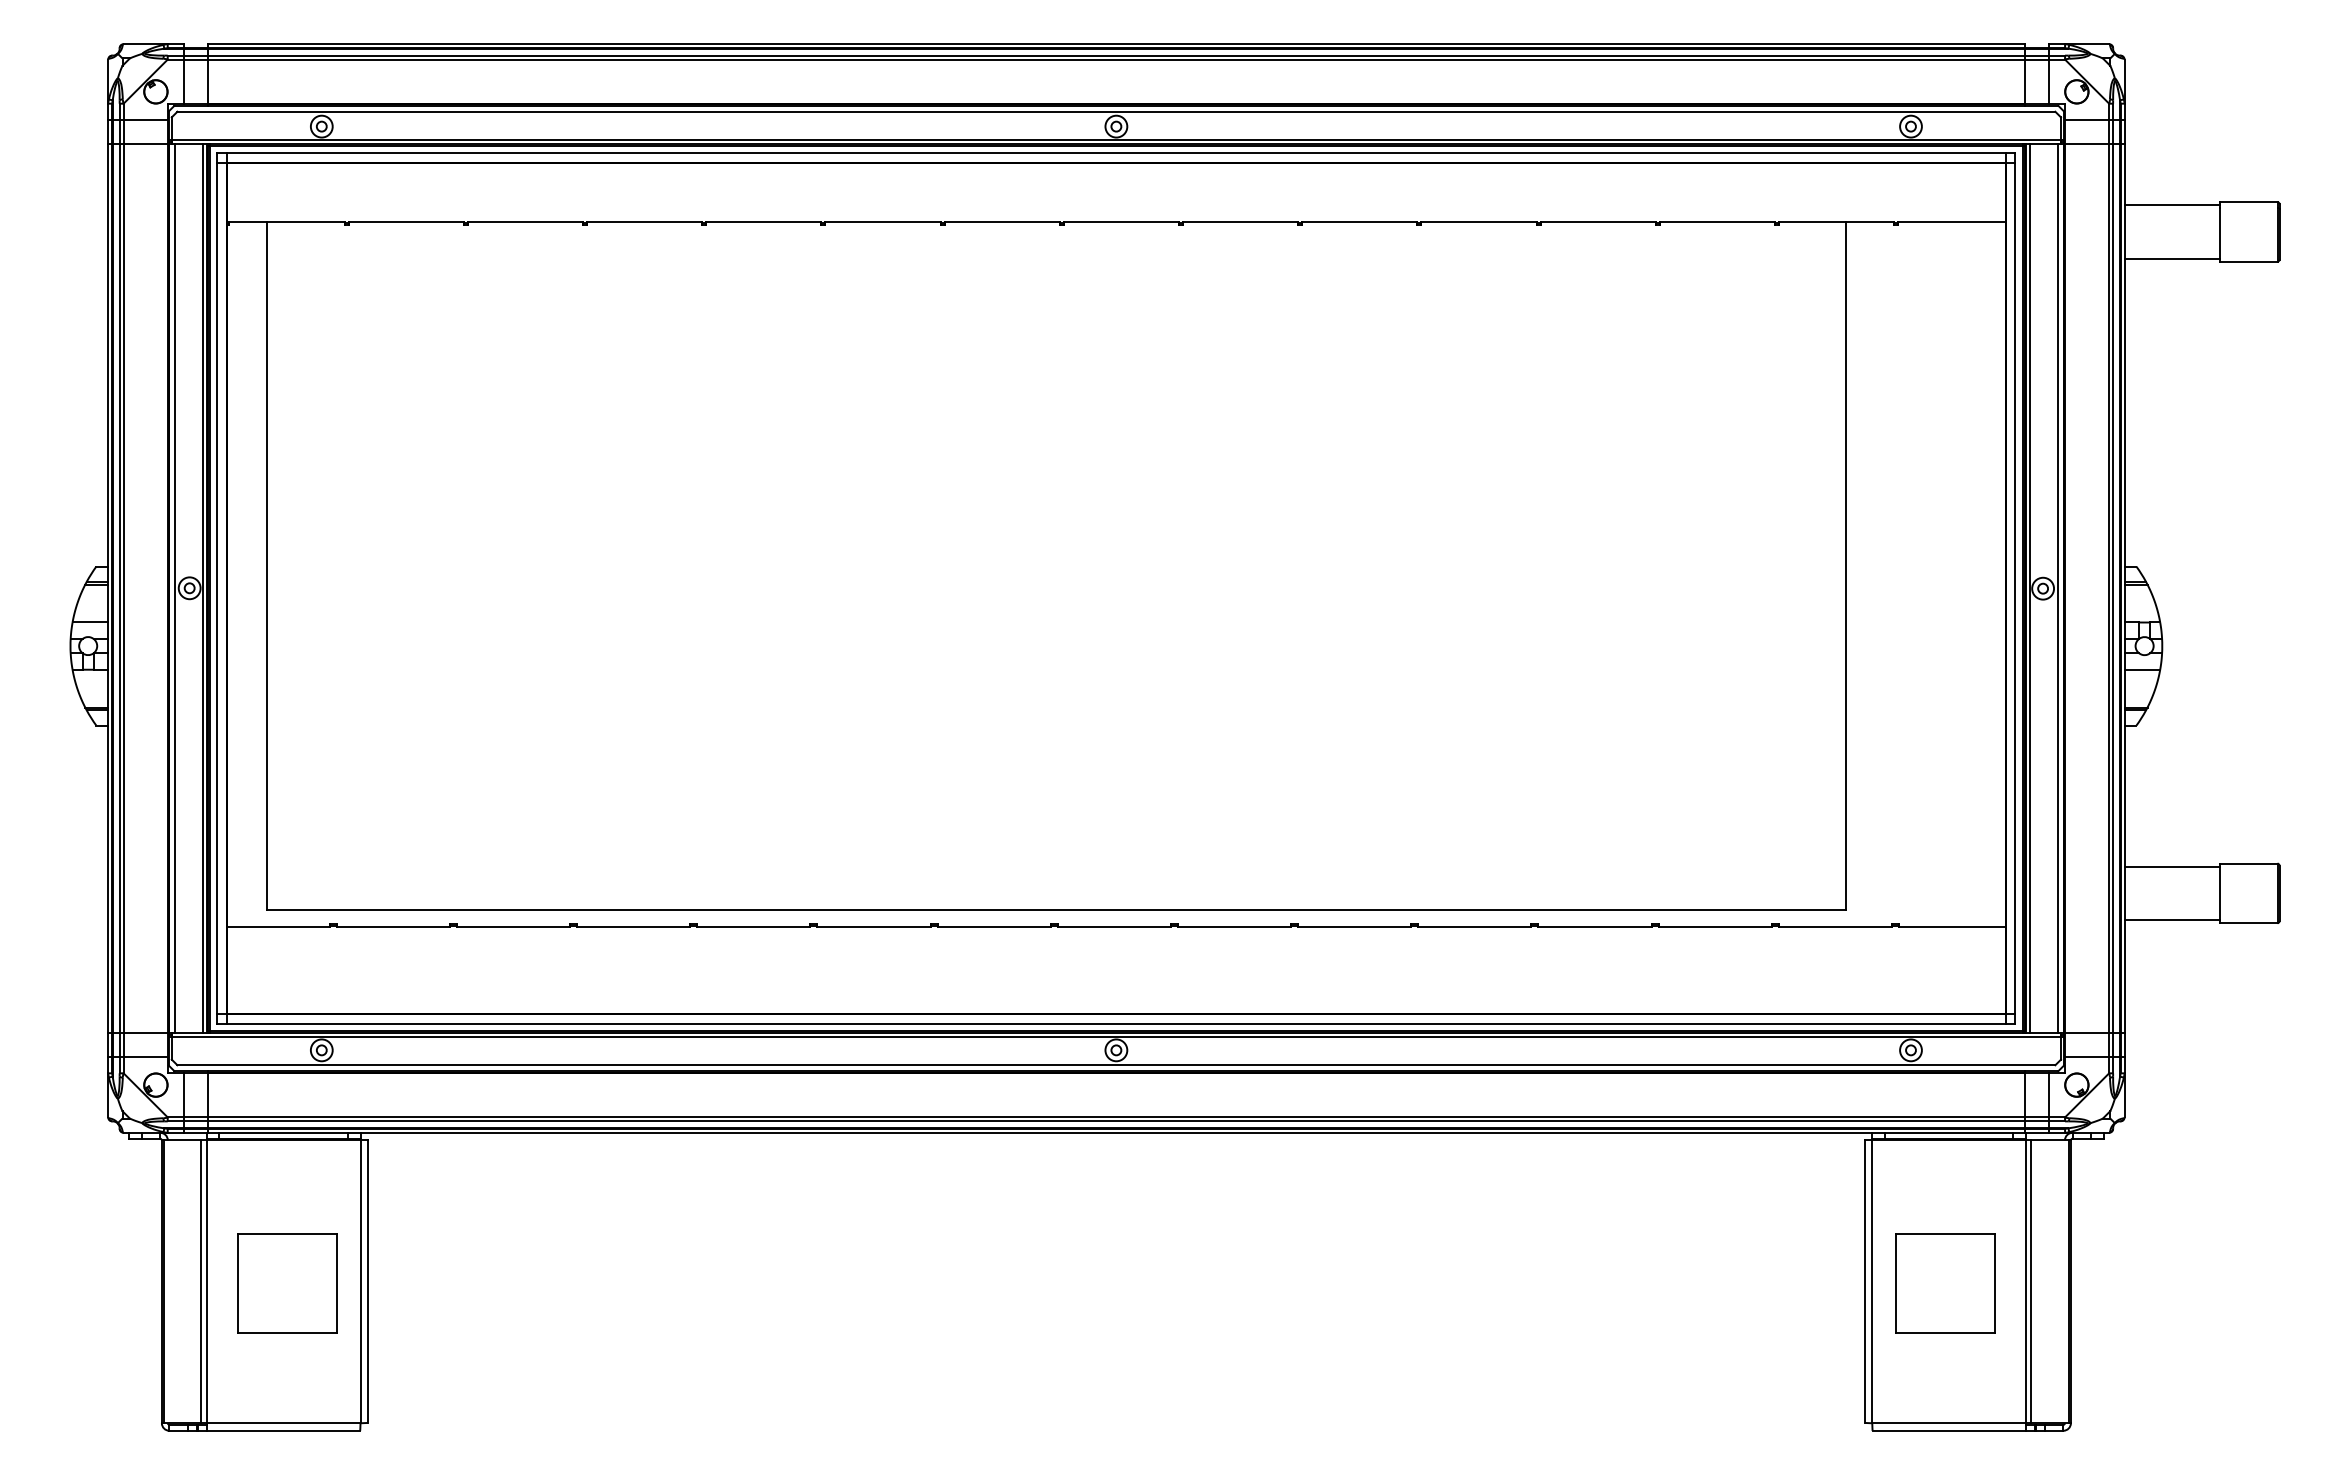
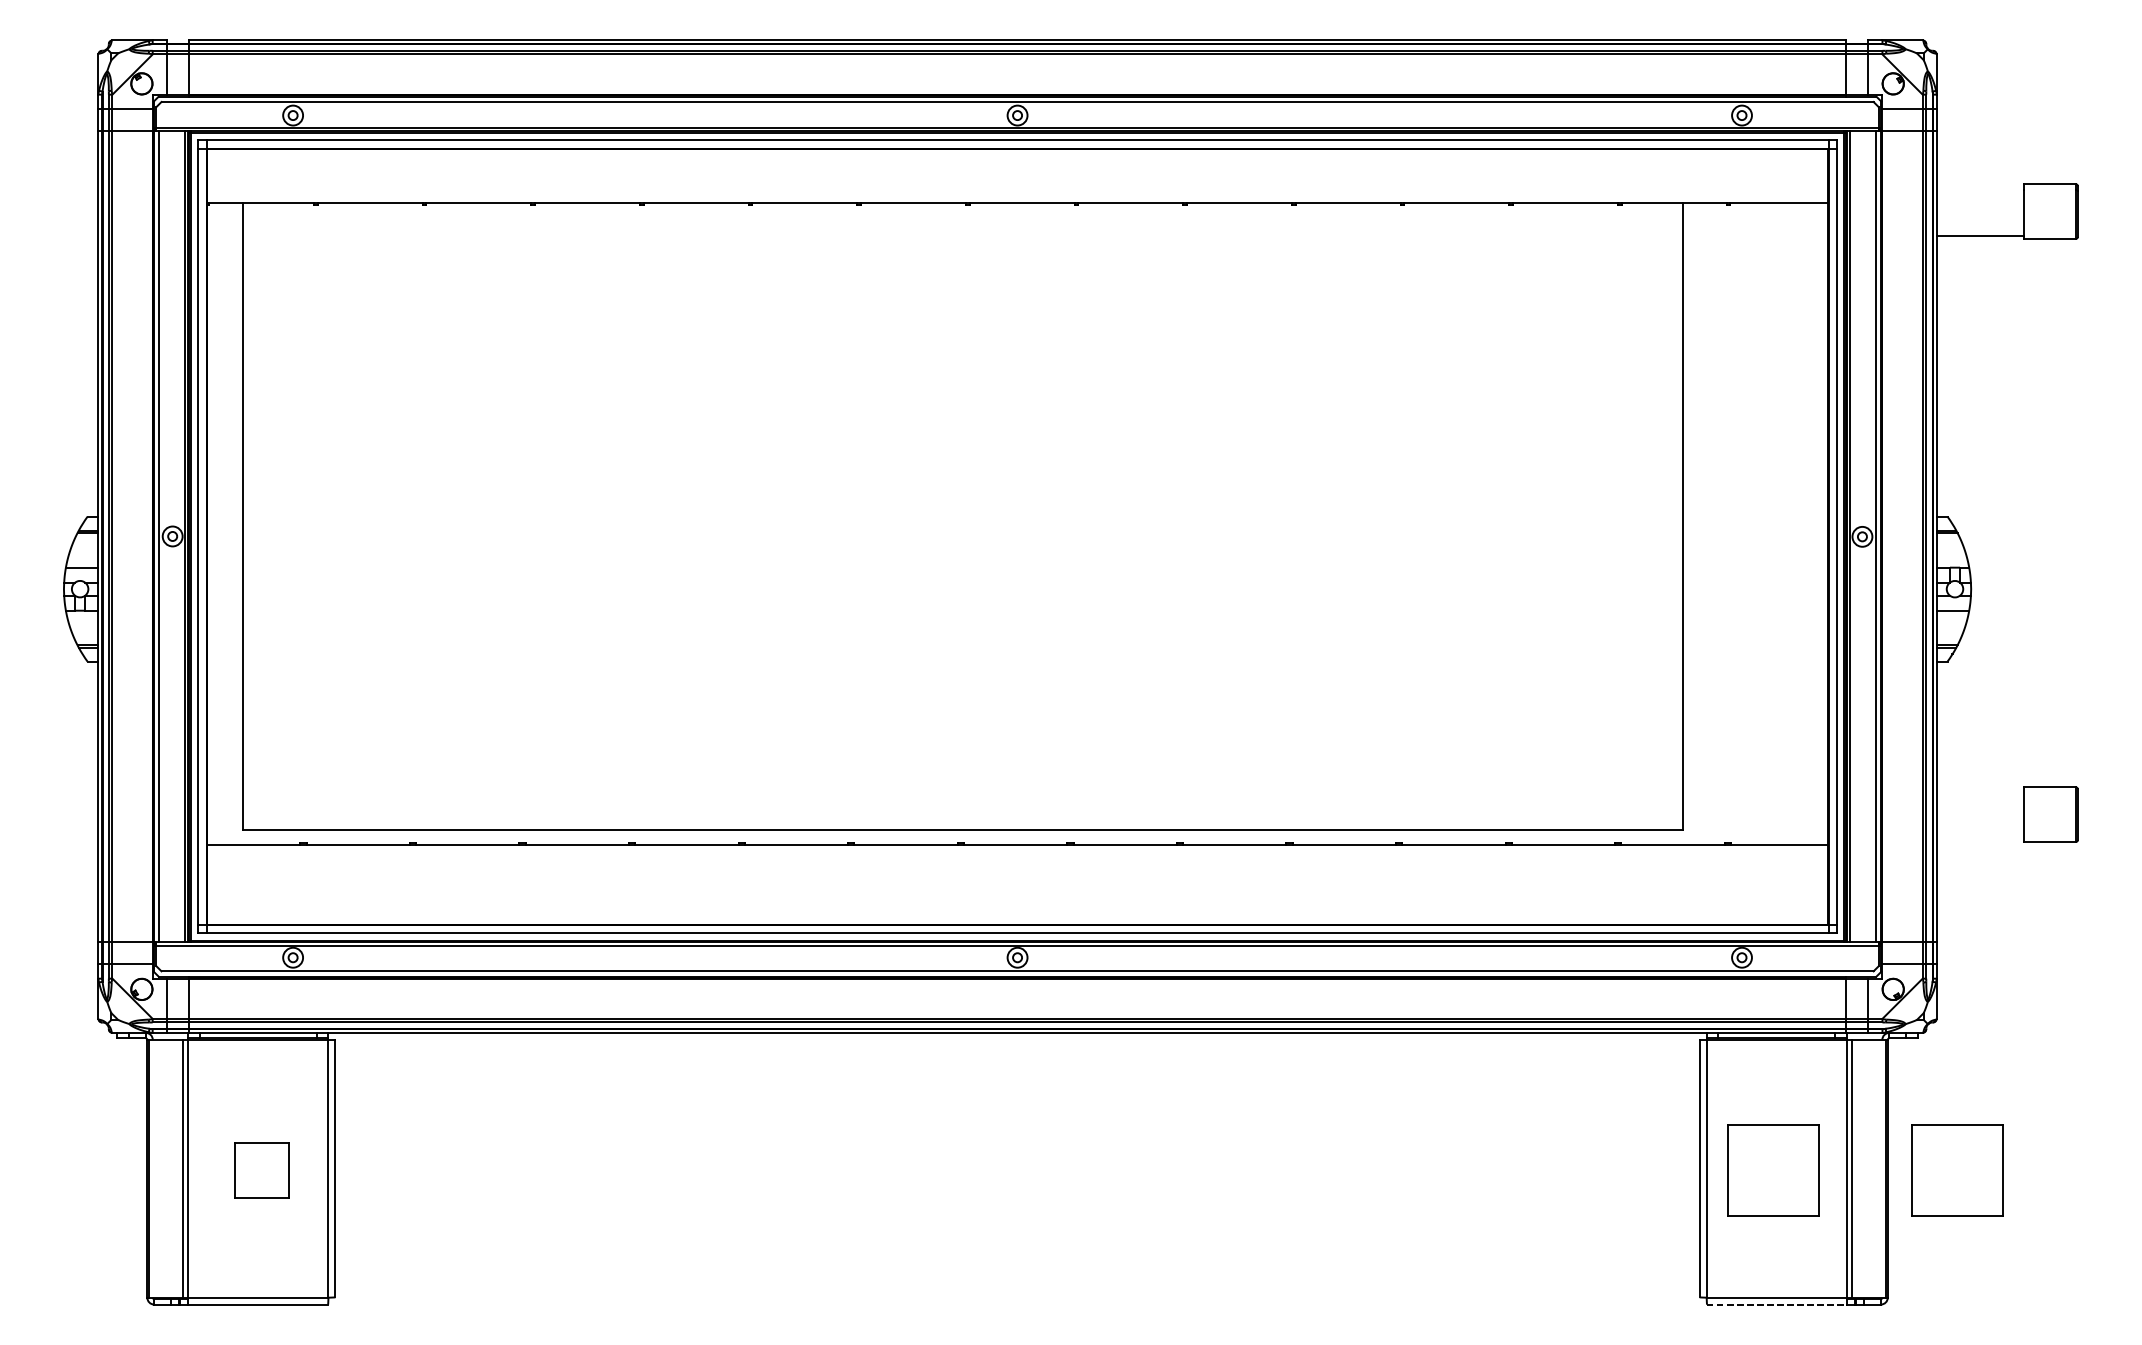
line: (2171, 205) -> (1979, 187), removed
line: (2171, 866) -> (1979, 790), removed
line: (2171, 920) -> (1979, 839), removed
part: (287, 1283) -> (261, 1170), size x0.6
part: (2147, 1283) -> (1957, 1170), added
line: (1949, 1430) -> (1777, 1304), solid -> dashed

